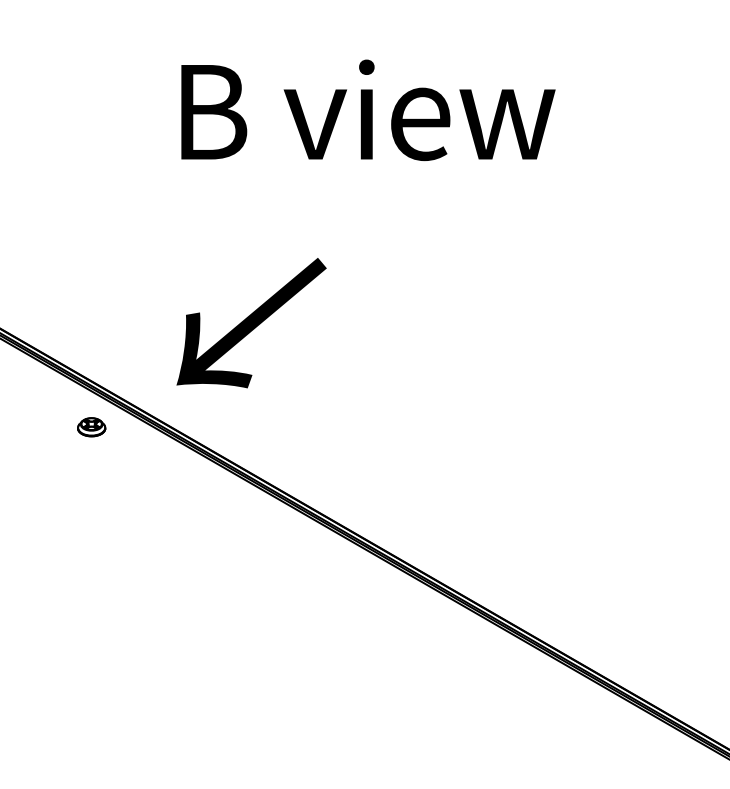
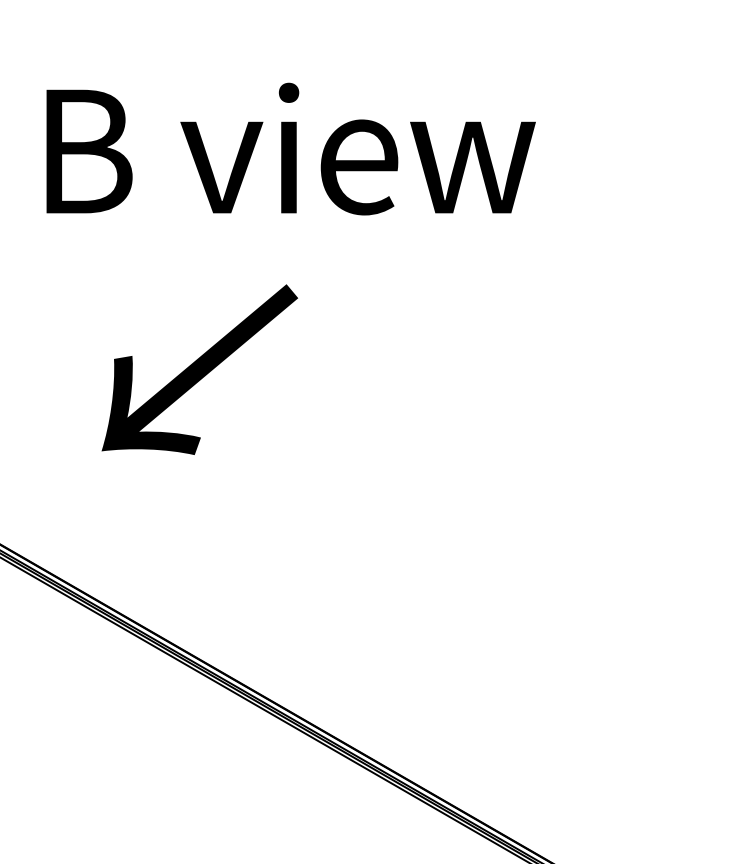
text: (251, 323) -> (199, 370), moved

